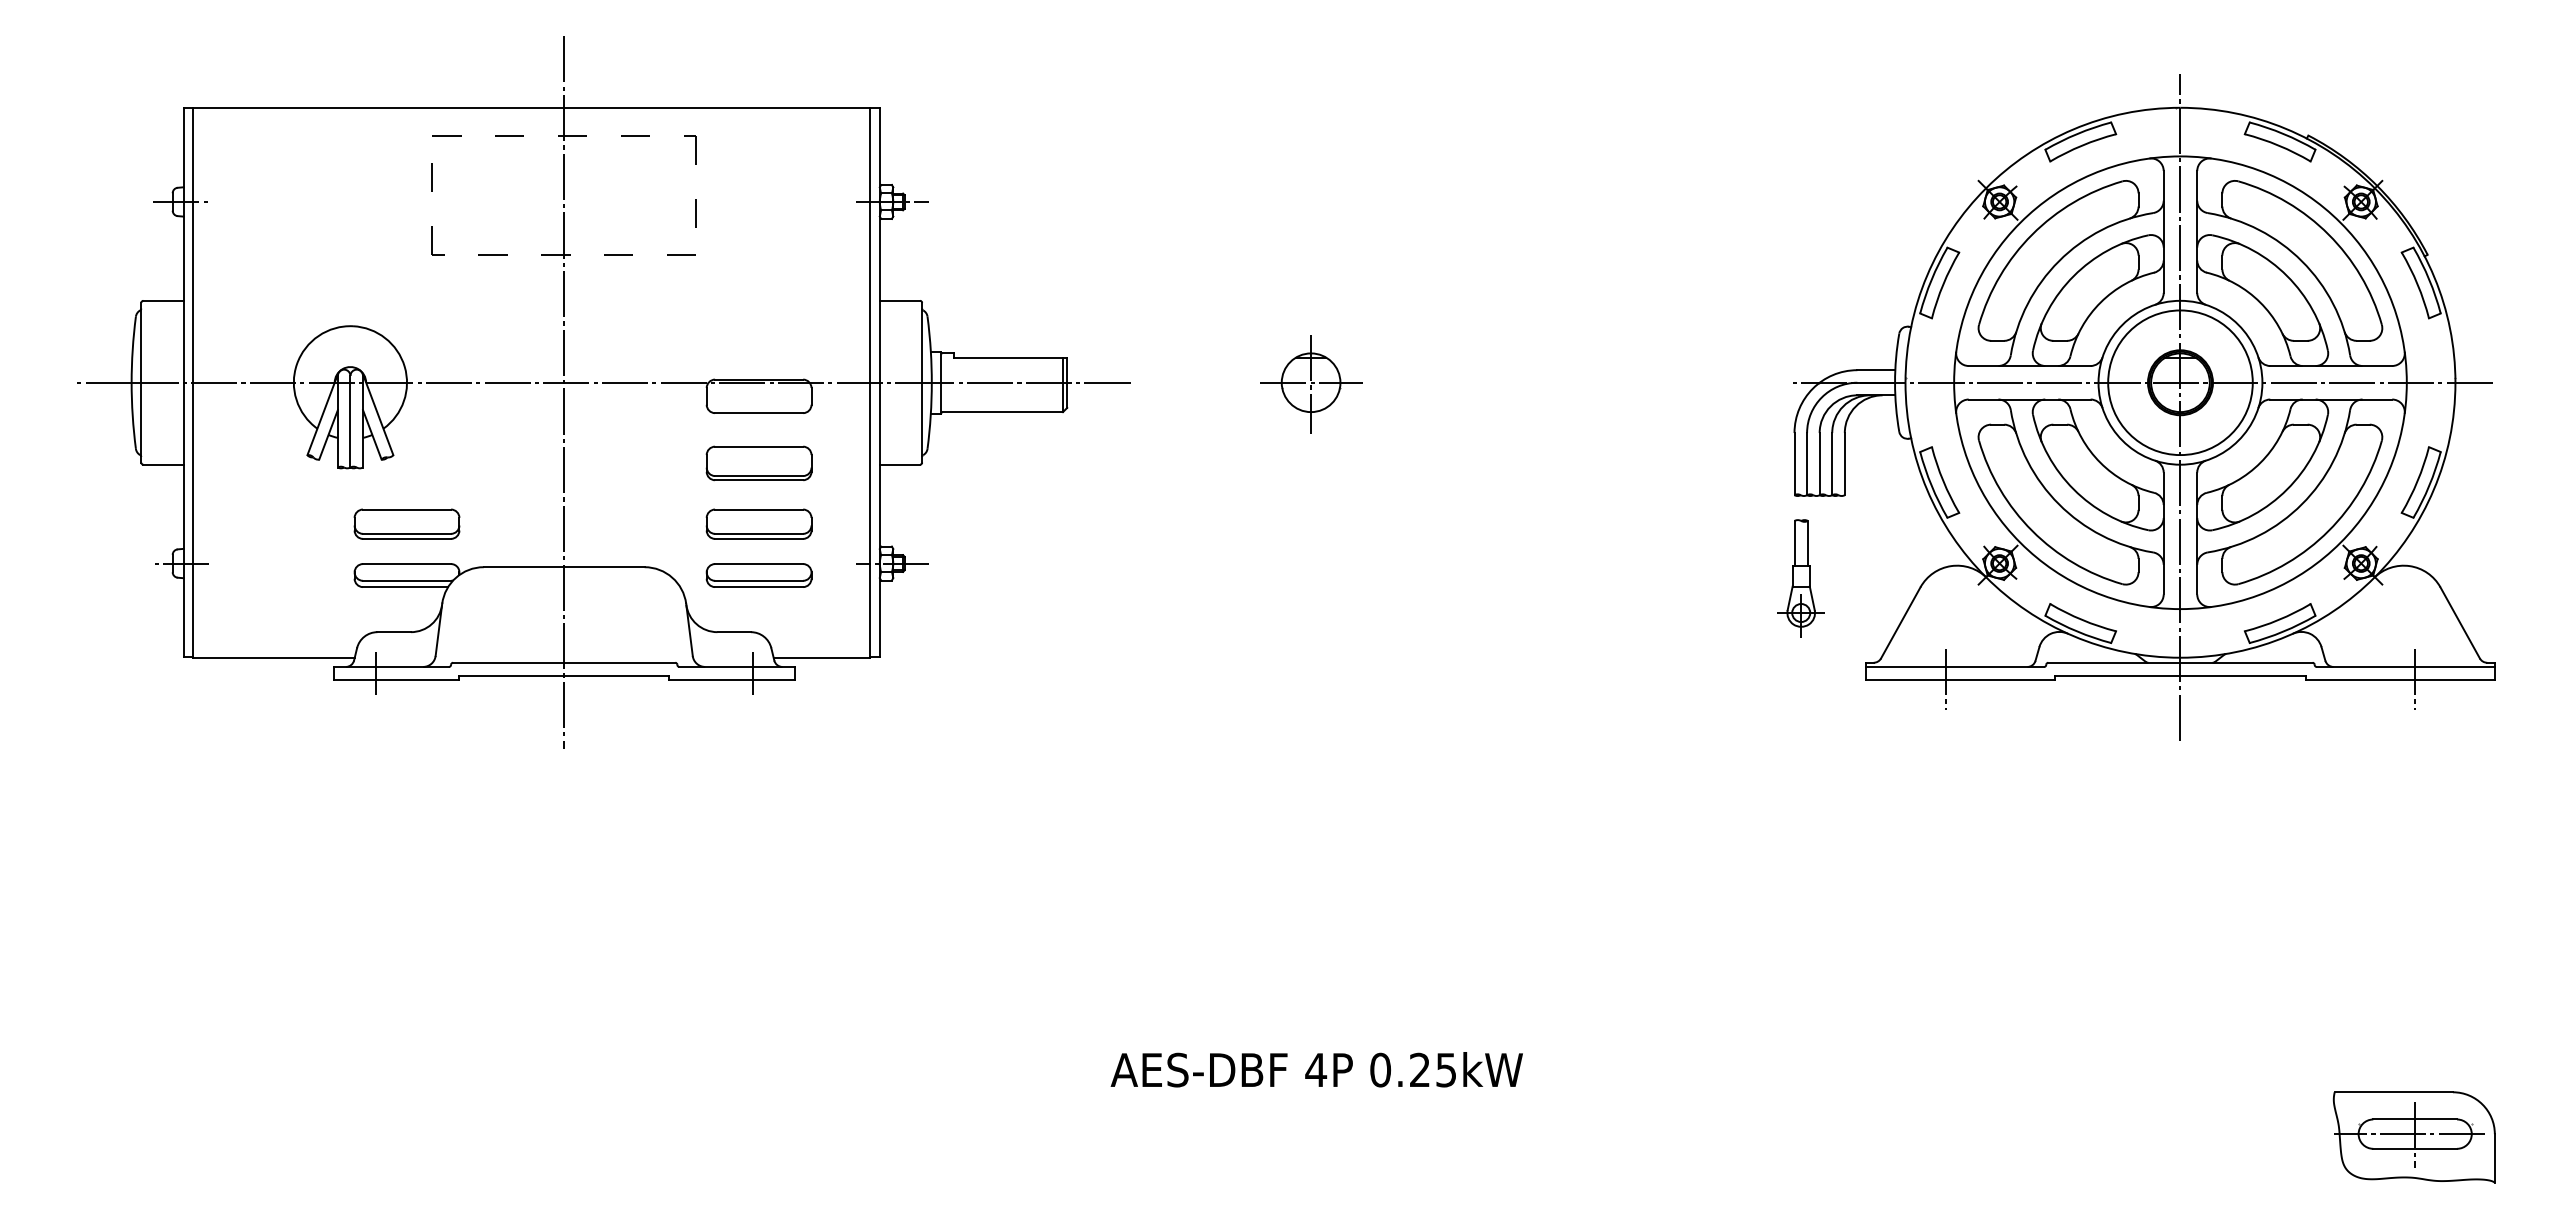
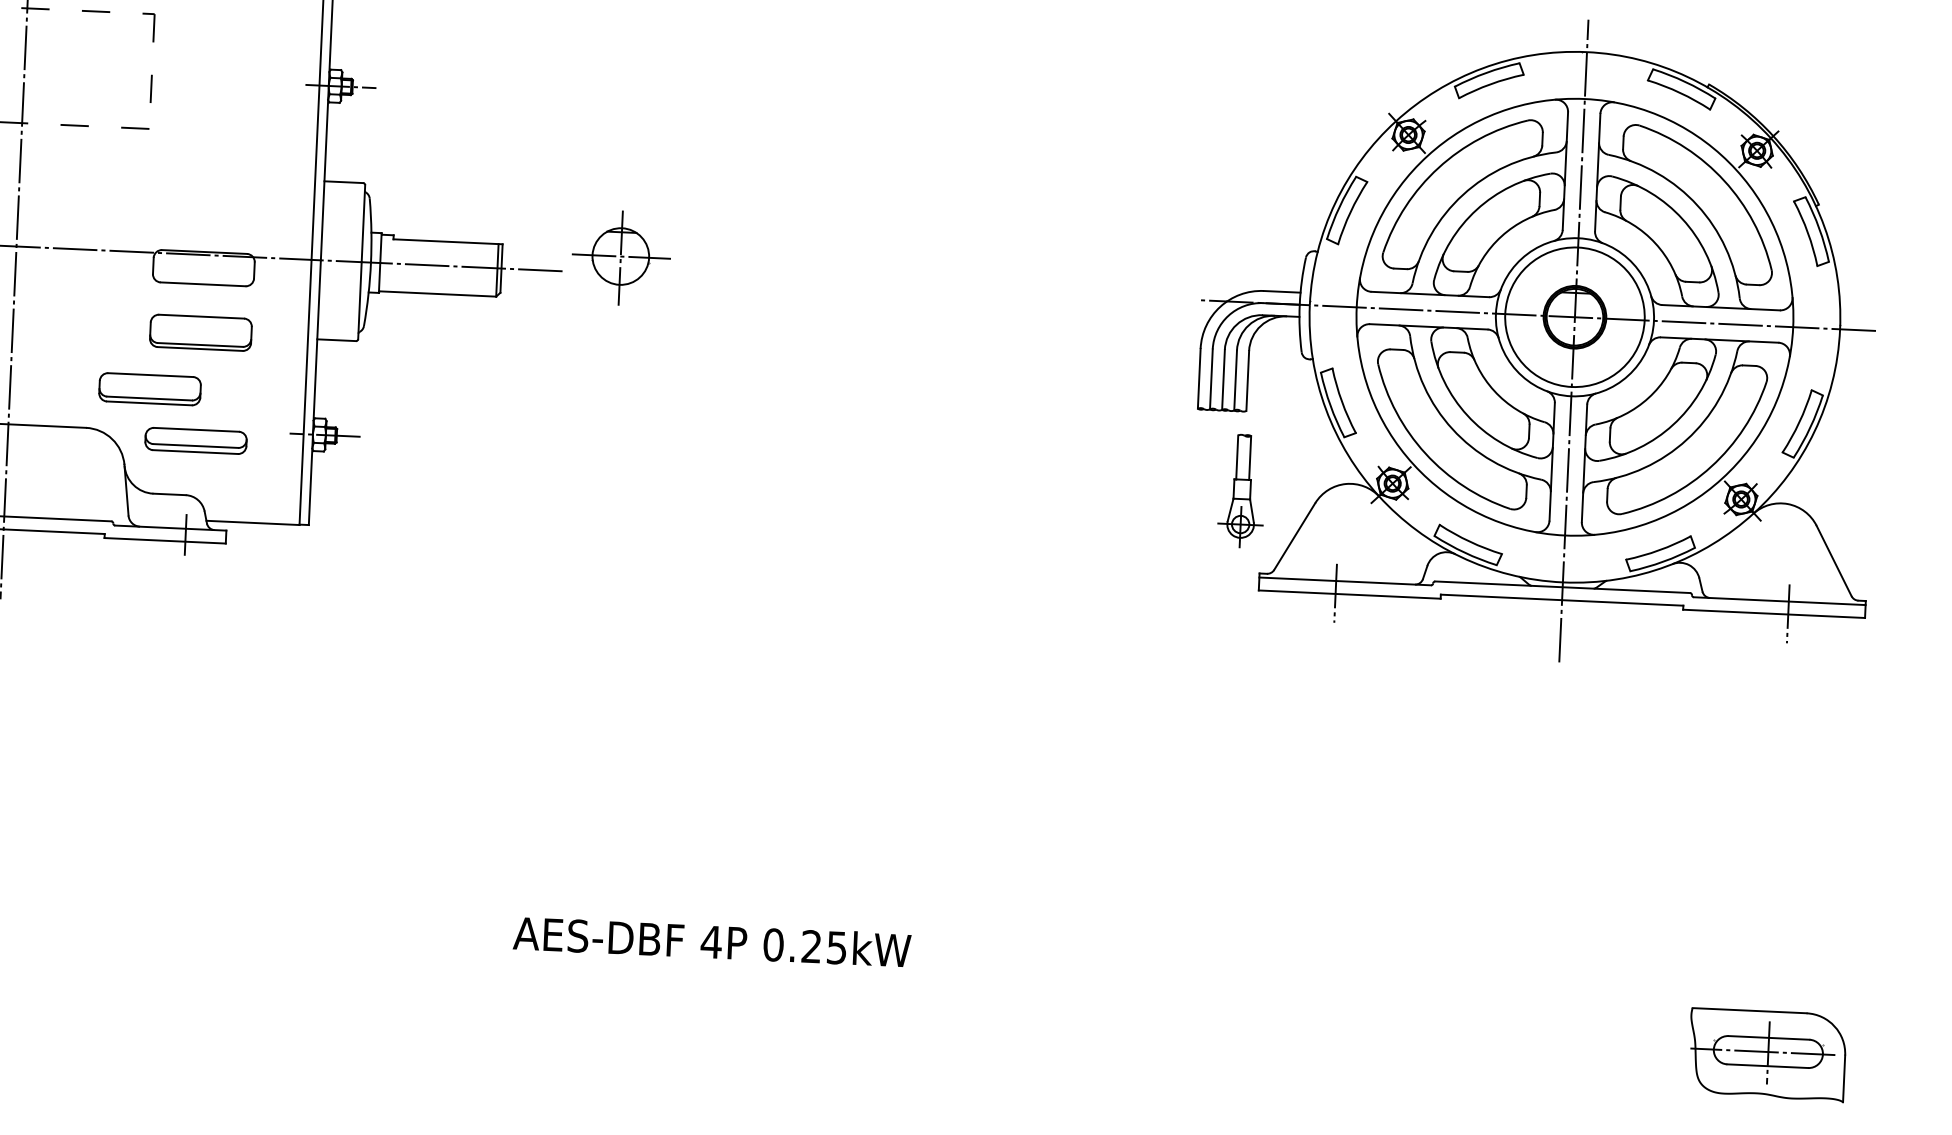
part: (1311, 384) -> (621, 258), moved
part: (758, 523) -> (149, 388), moved
part: (1800, 578) -> (1241, 491), moved

